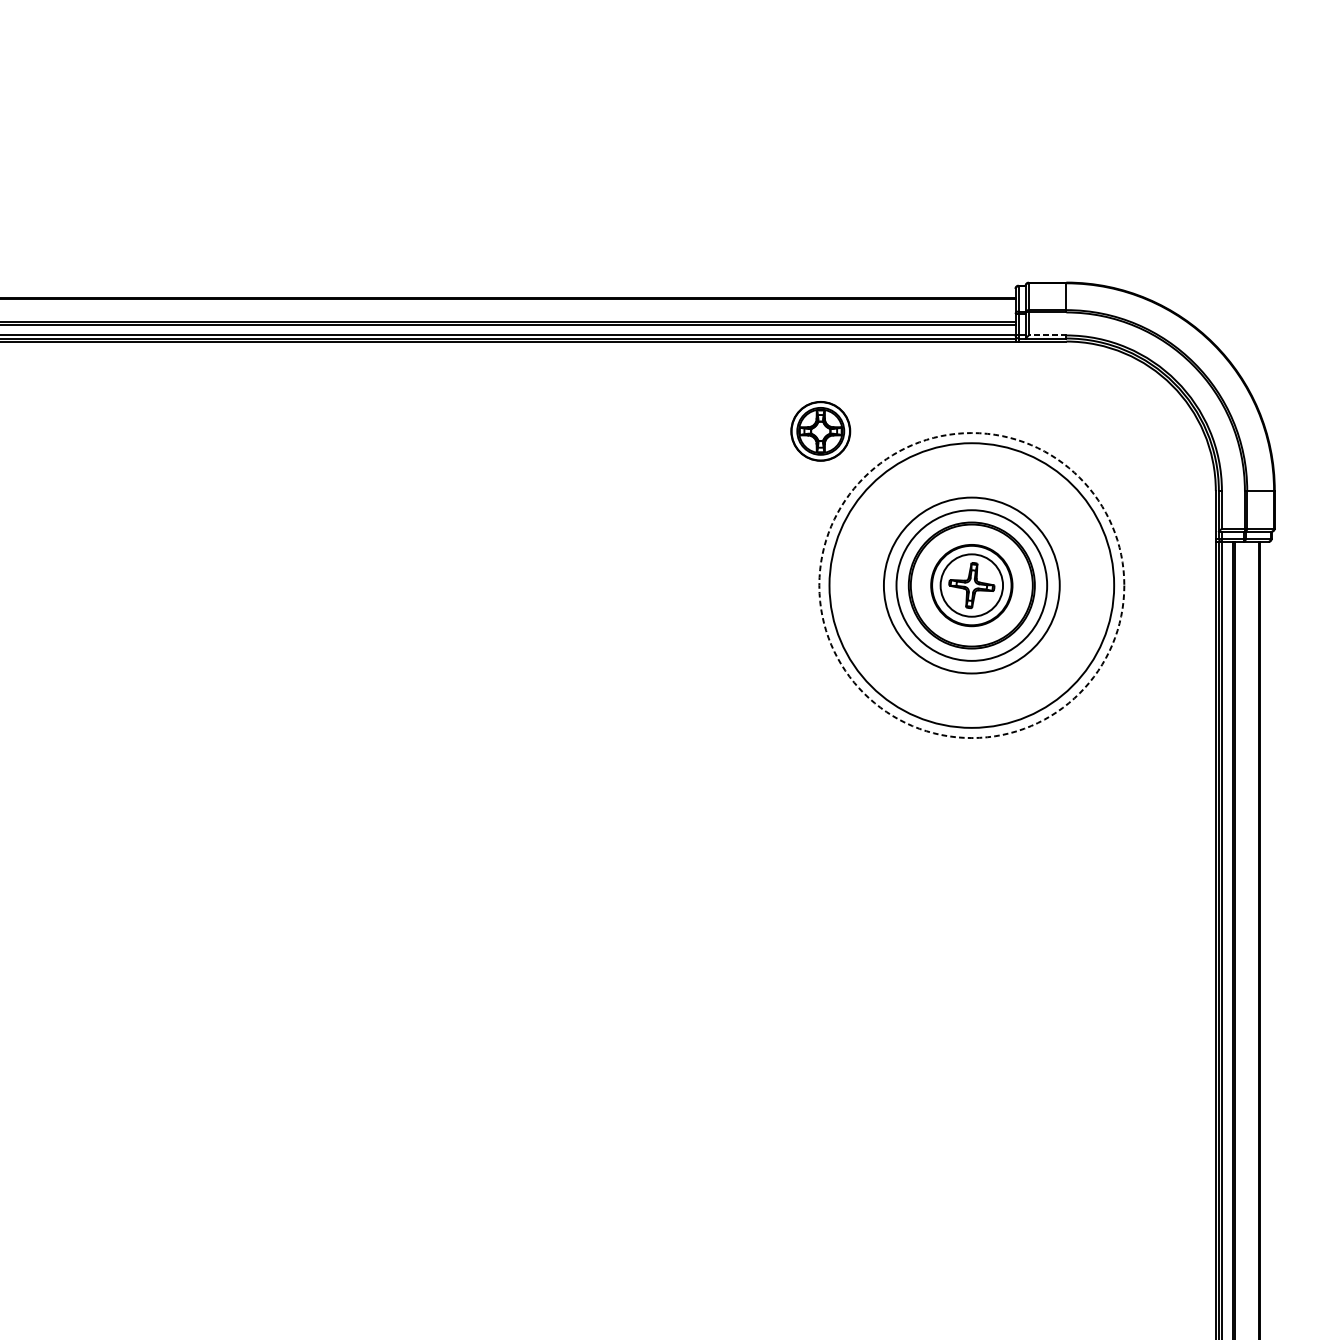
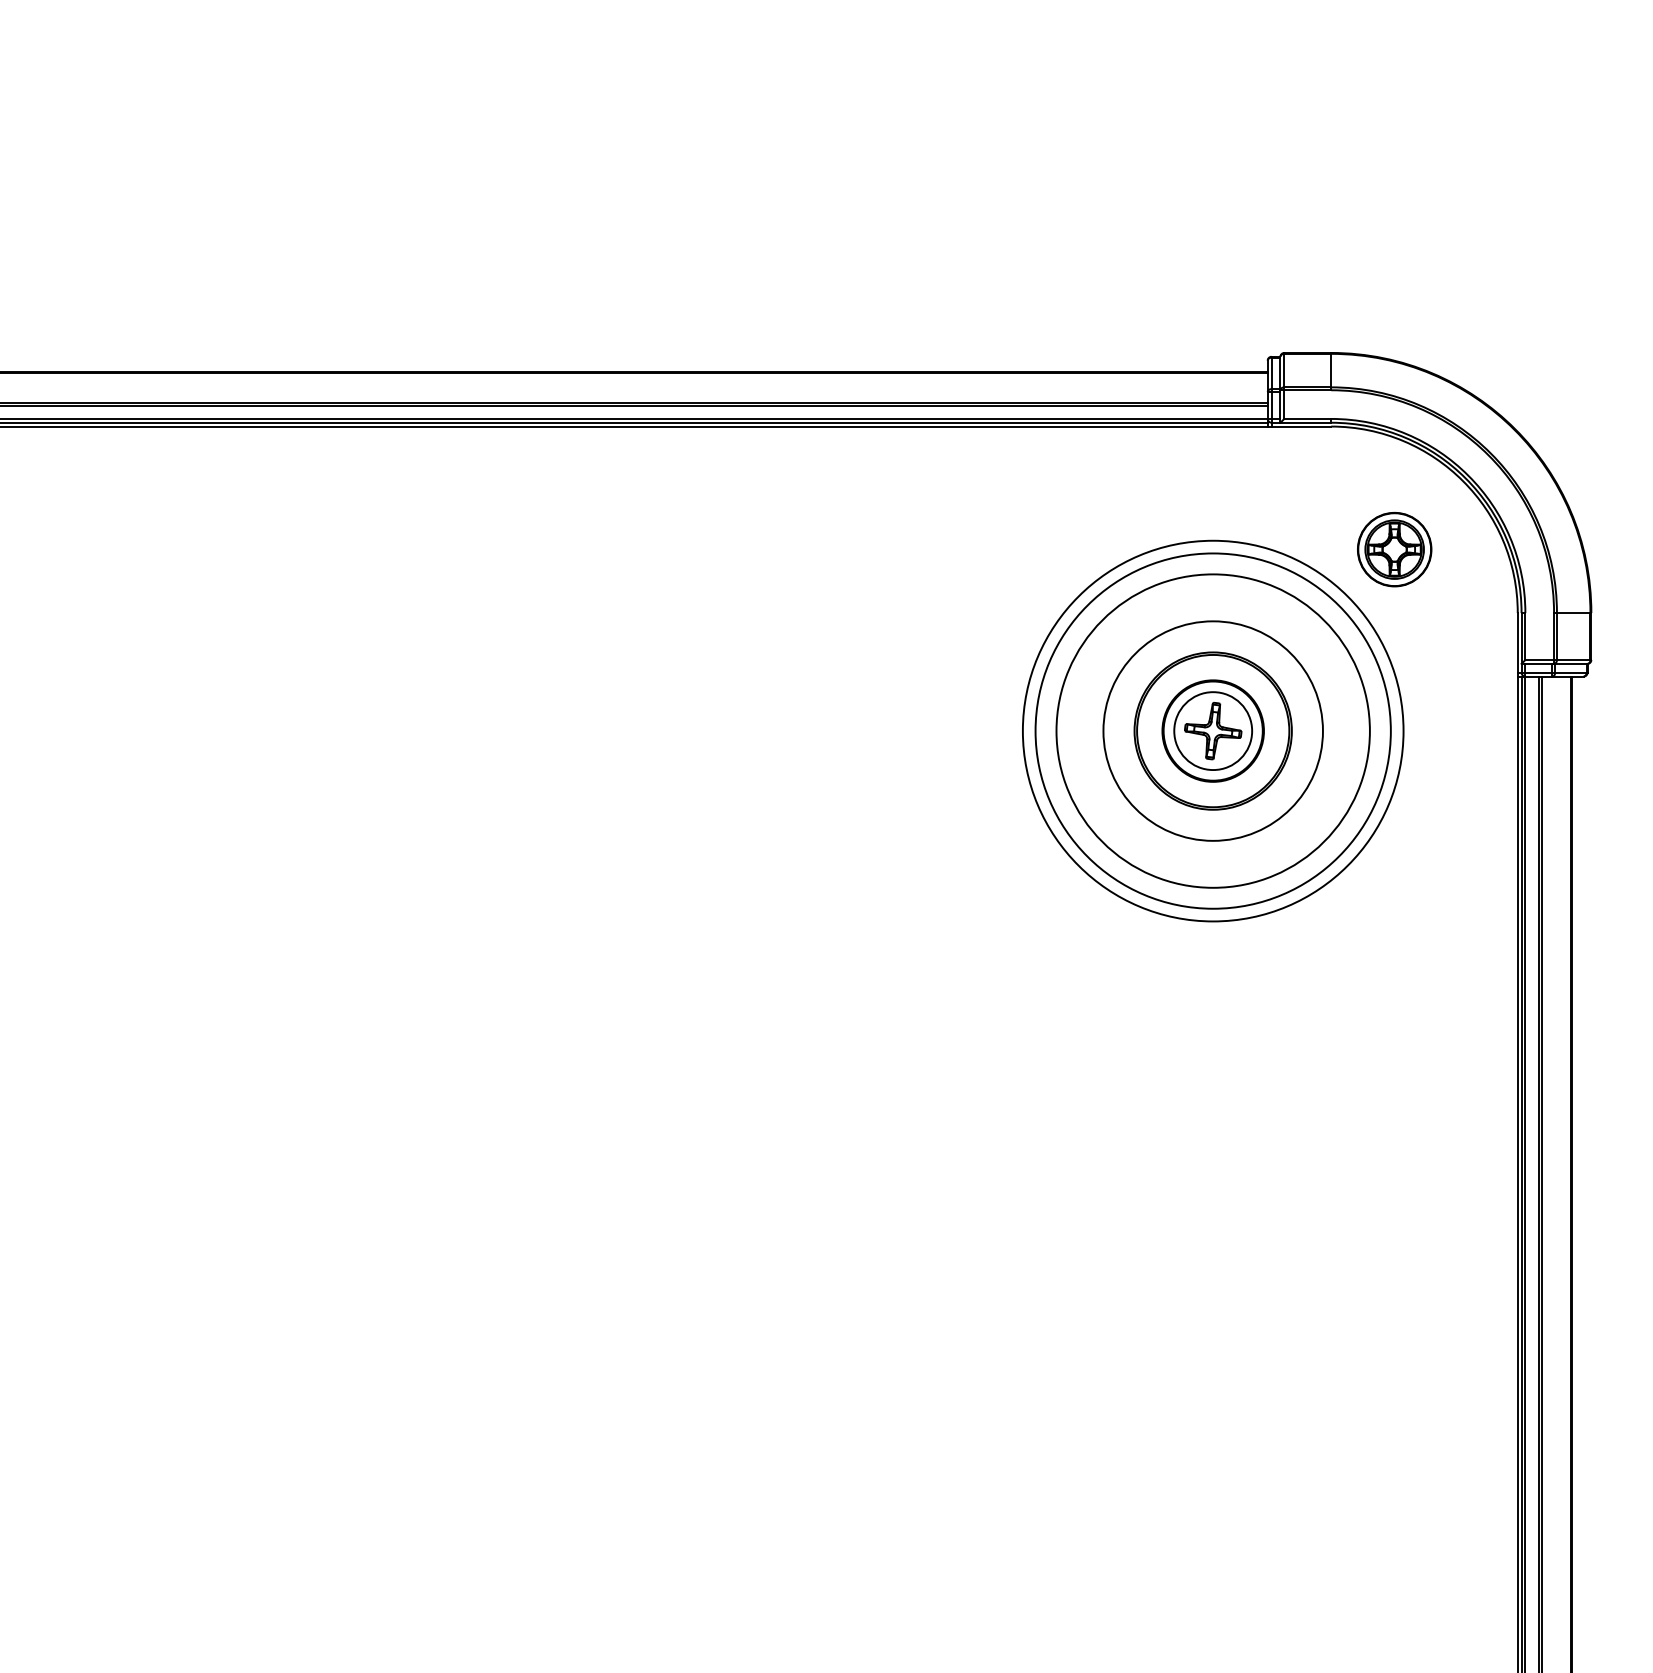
line: (1047, 335) -> (1307, 418), dashed -> solid
part: (820, 431) -> (1394, 549), moved
circle: (971, 585) -> (1212, 730), dashed -> solid
circle: (971, 585) -> (1212, 730), size x1.67

